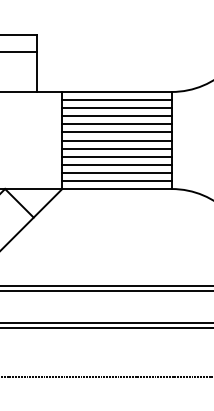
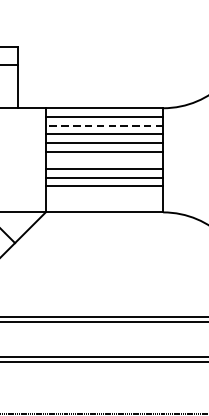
line: (117, 108) -> (104, 125), solid -> dashed
line: (116, 140) -> (103, 160), removed
line: (116, 172) -> (103, 194), removed
line: (116, 180) -> (103, 203), removed

